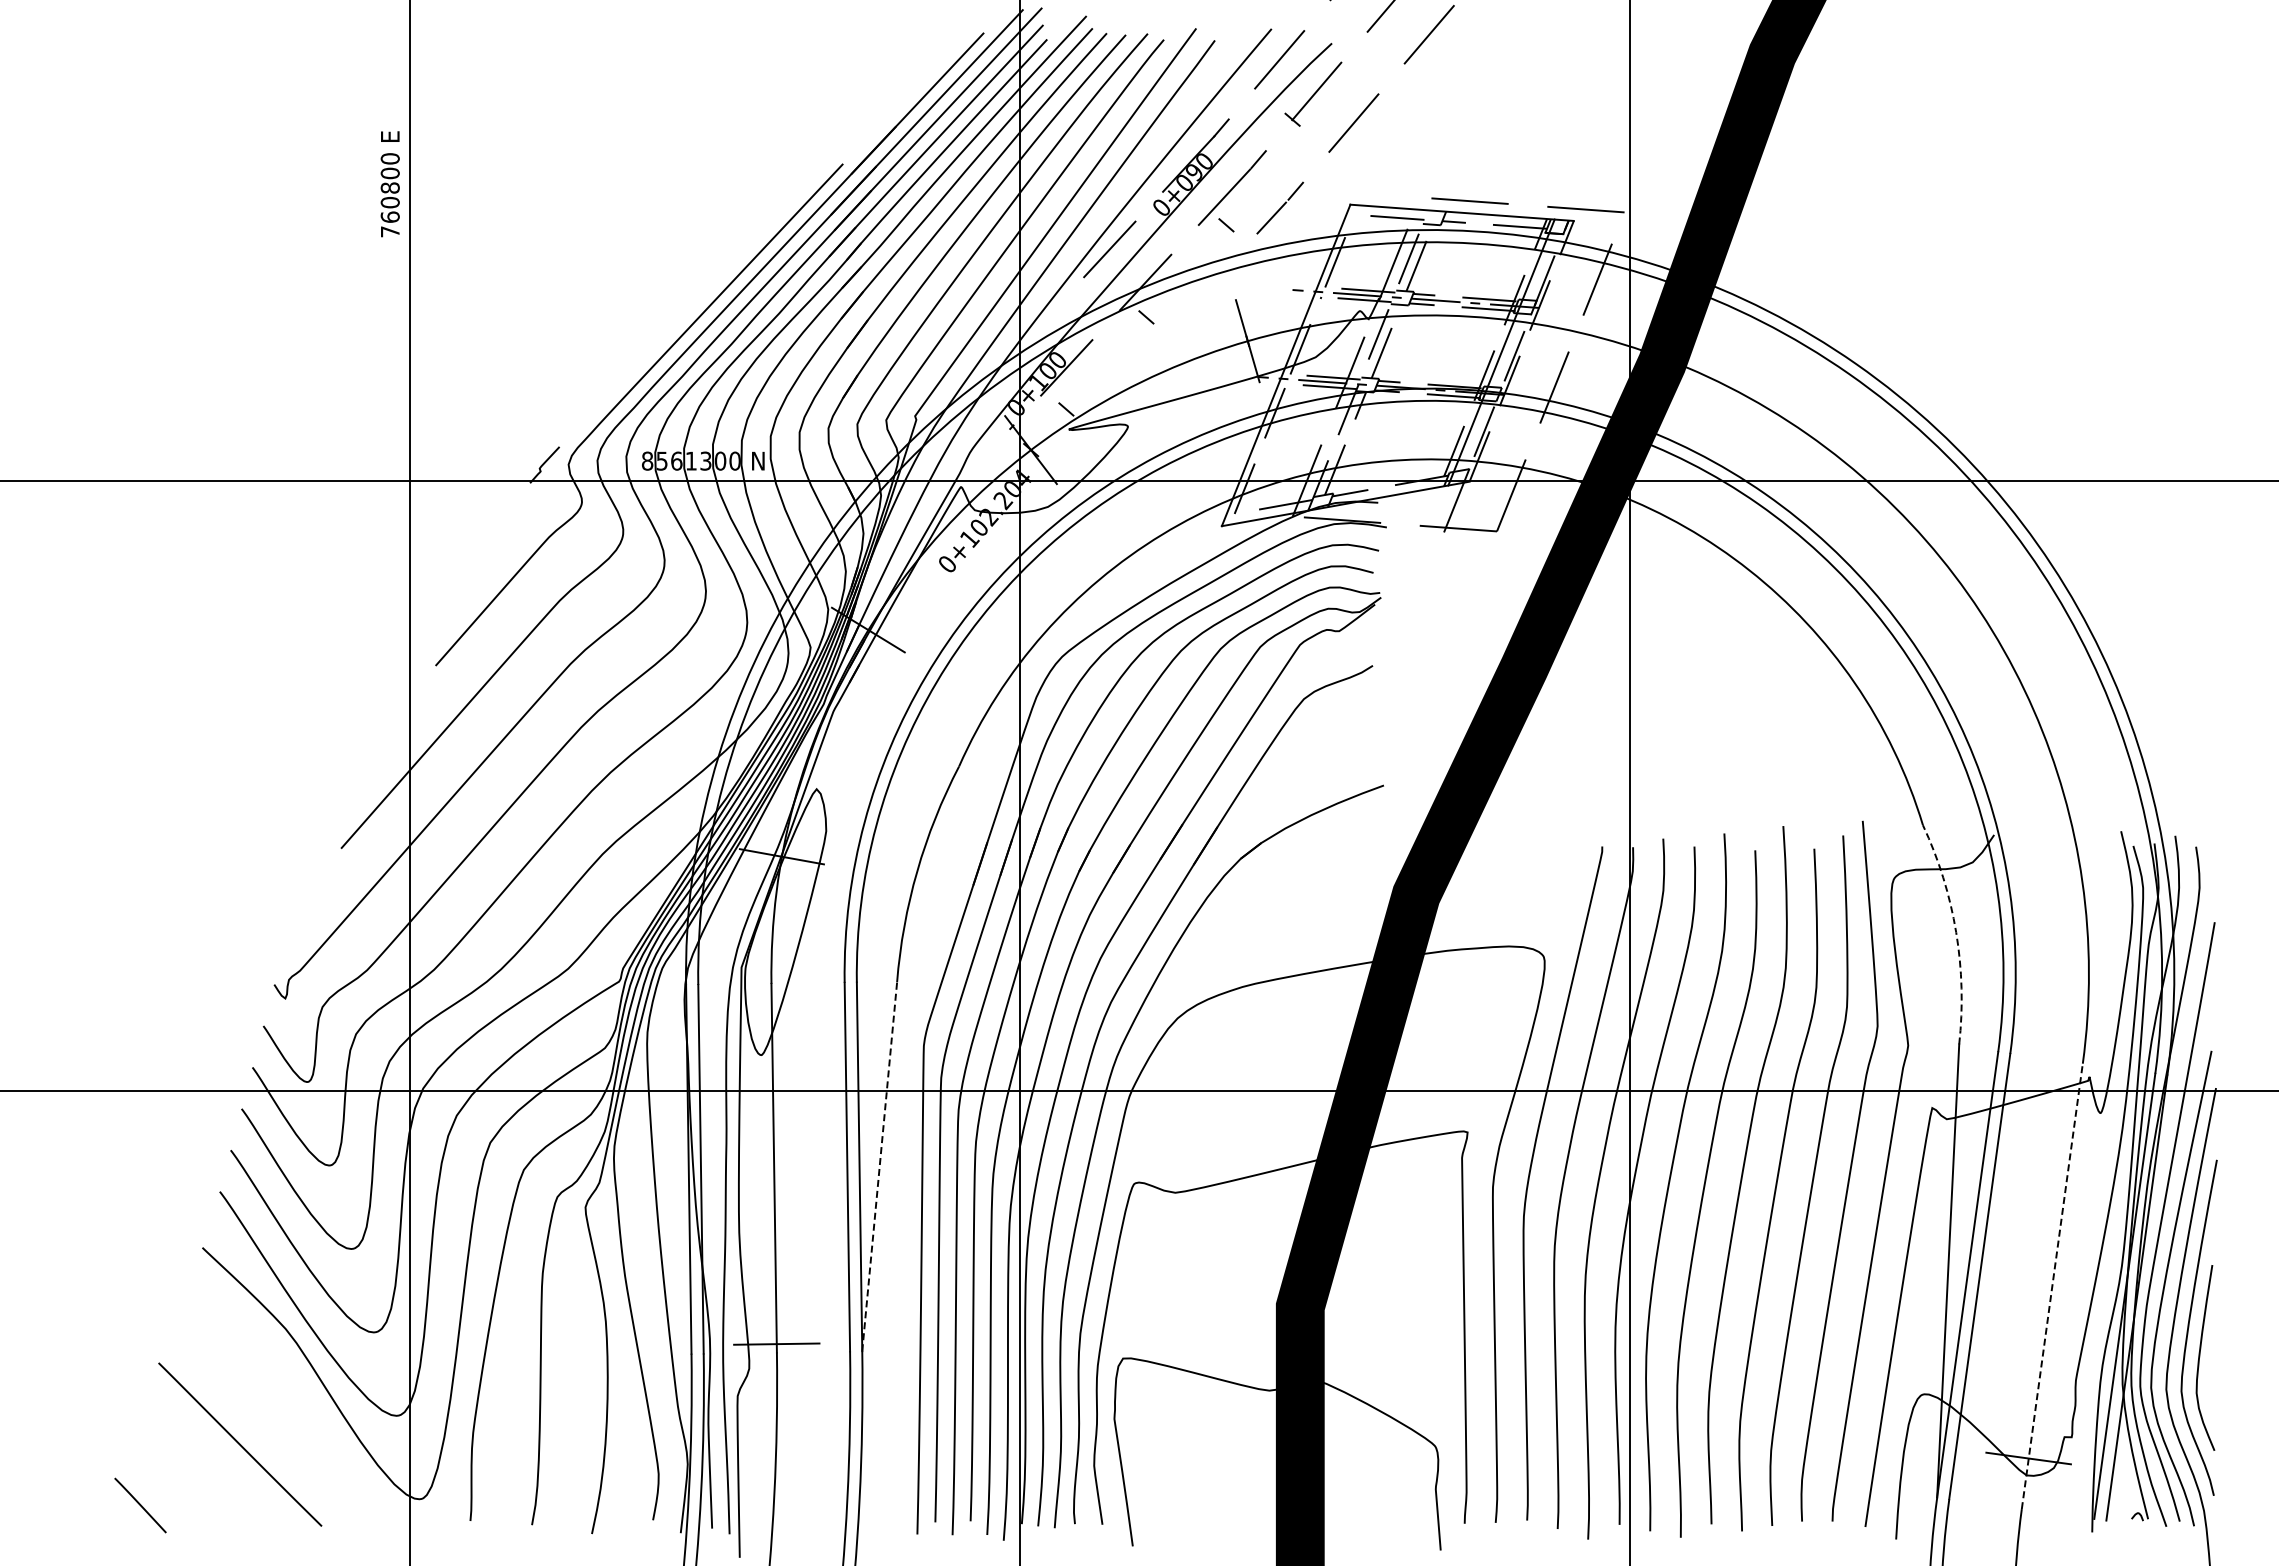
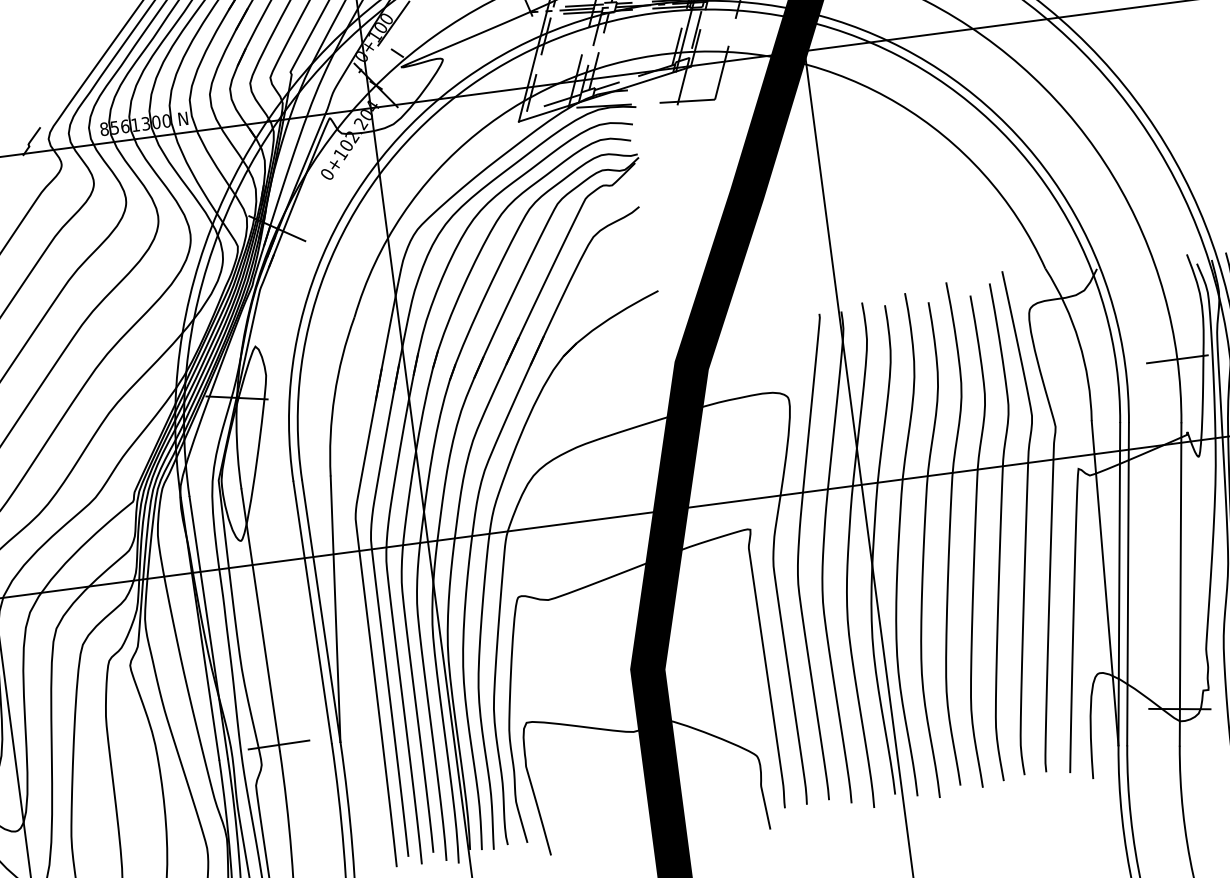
arc: (1956, 932) -> (1079, 341), dashed -> solid
line: (2088, 974) -> (1177, 359), added
line: (879, 1166) -> (335, 609), dashed -> solid
line: (2052, 1286) -> (1180, 584), dashed -> solid

